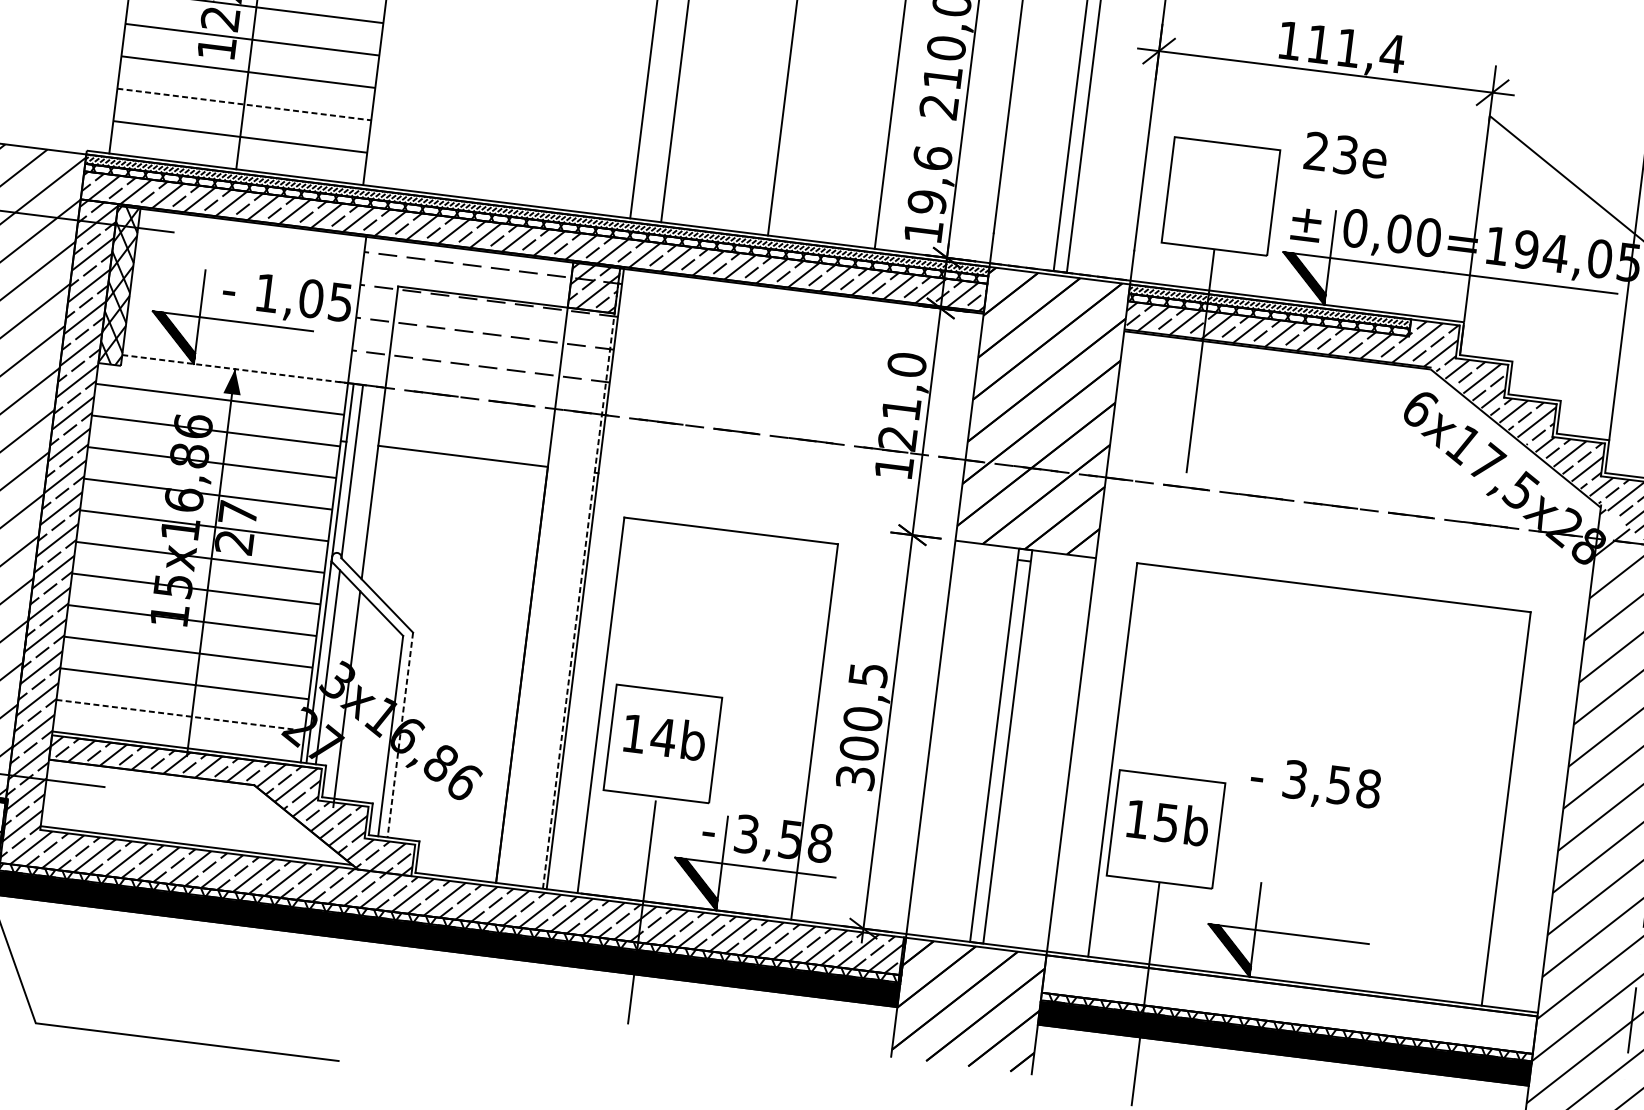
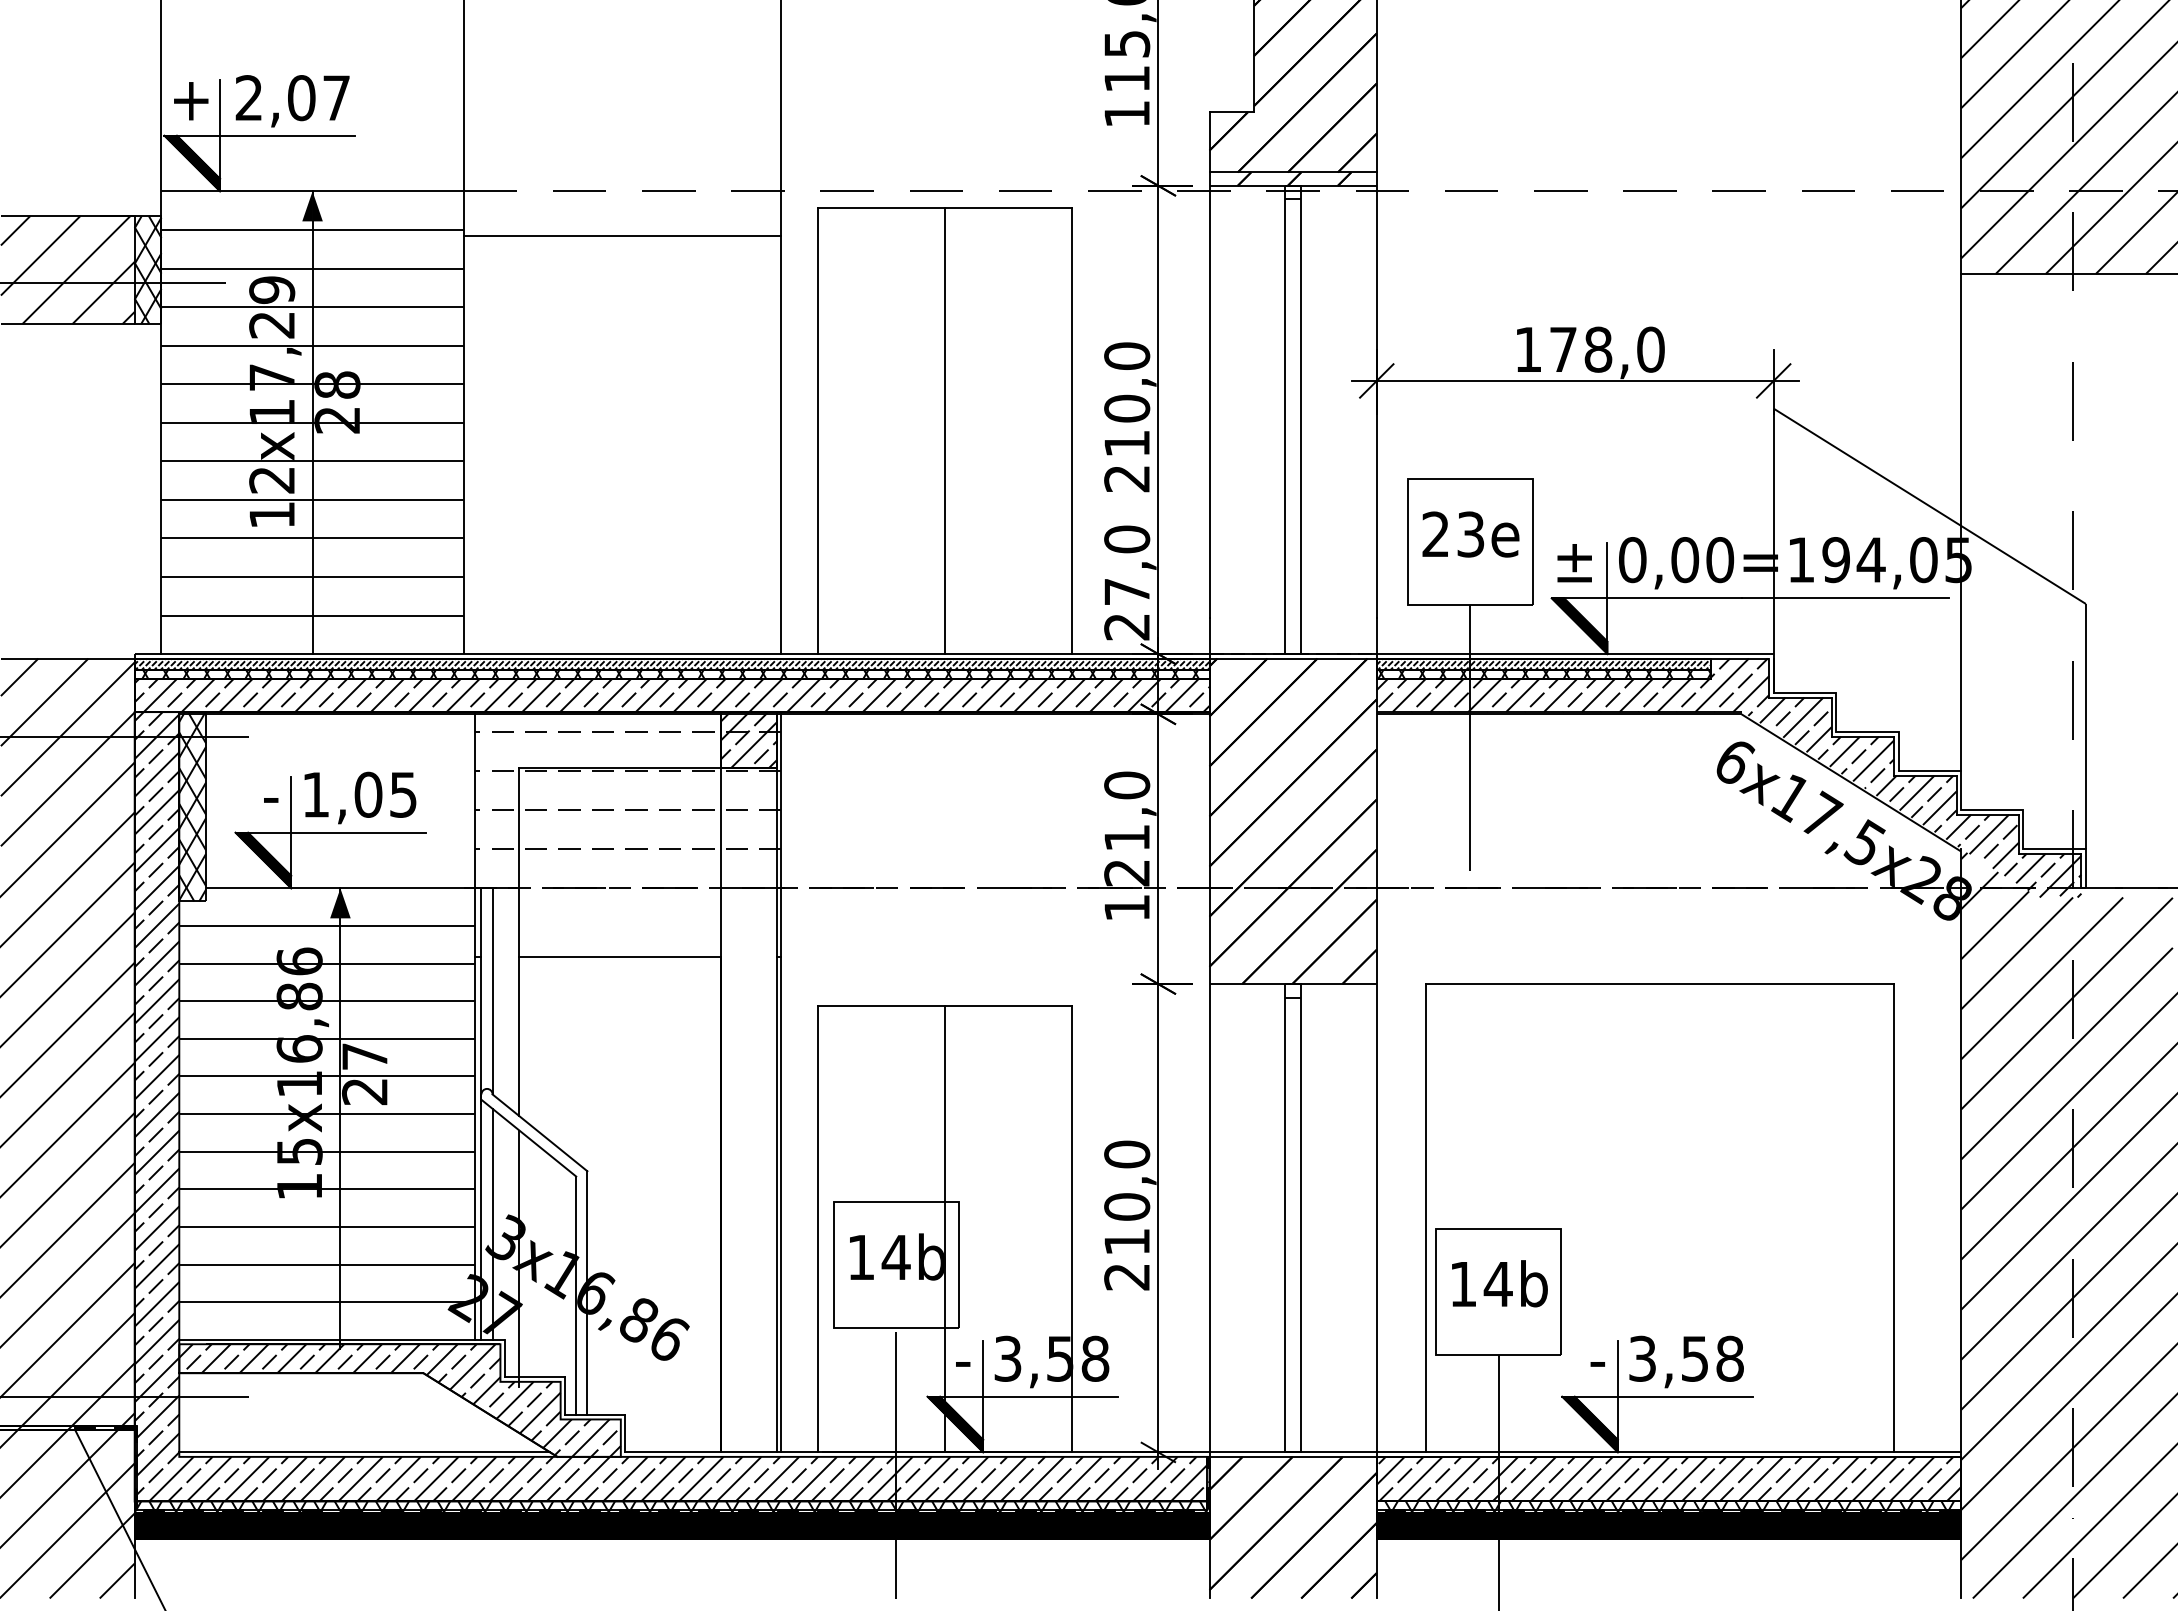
text: (1356, 48) -> (1607, 349), 111,4 -> 178,0
line: (245, 105) -> (313, 577), dashed -> solid
text: (1345, 155) -> (1470, 534), moved
text: (928, 194) -> (1127, 582), 19,6 -> 27,0
text: (287, 298) -> (340, 797), moved
line: (235, 369) -> (340, 888), dashed -> solid
line: (581, 577) -> (776, 1081), dashed -> solid
line: (180, 715) -> (327, 1302), dashed -> solid
line: (708, 718) -> (945, 1228), added
text: (862, 726) -> (1127, 1215), 300,5 -> 210,0
line: (400, 735) -> (587, 1293), dashed -> solid
text: (1315, 784) -> (1666, 1361), moved
text: (1166, 823) -> (1497, 1284), 15b -> 14b
hatch: (1289, 1003) -> (1668, 1478), added

